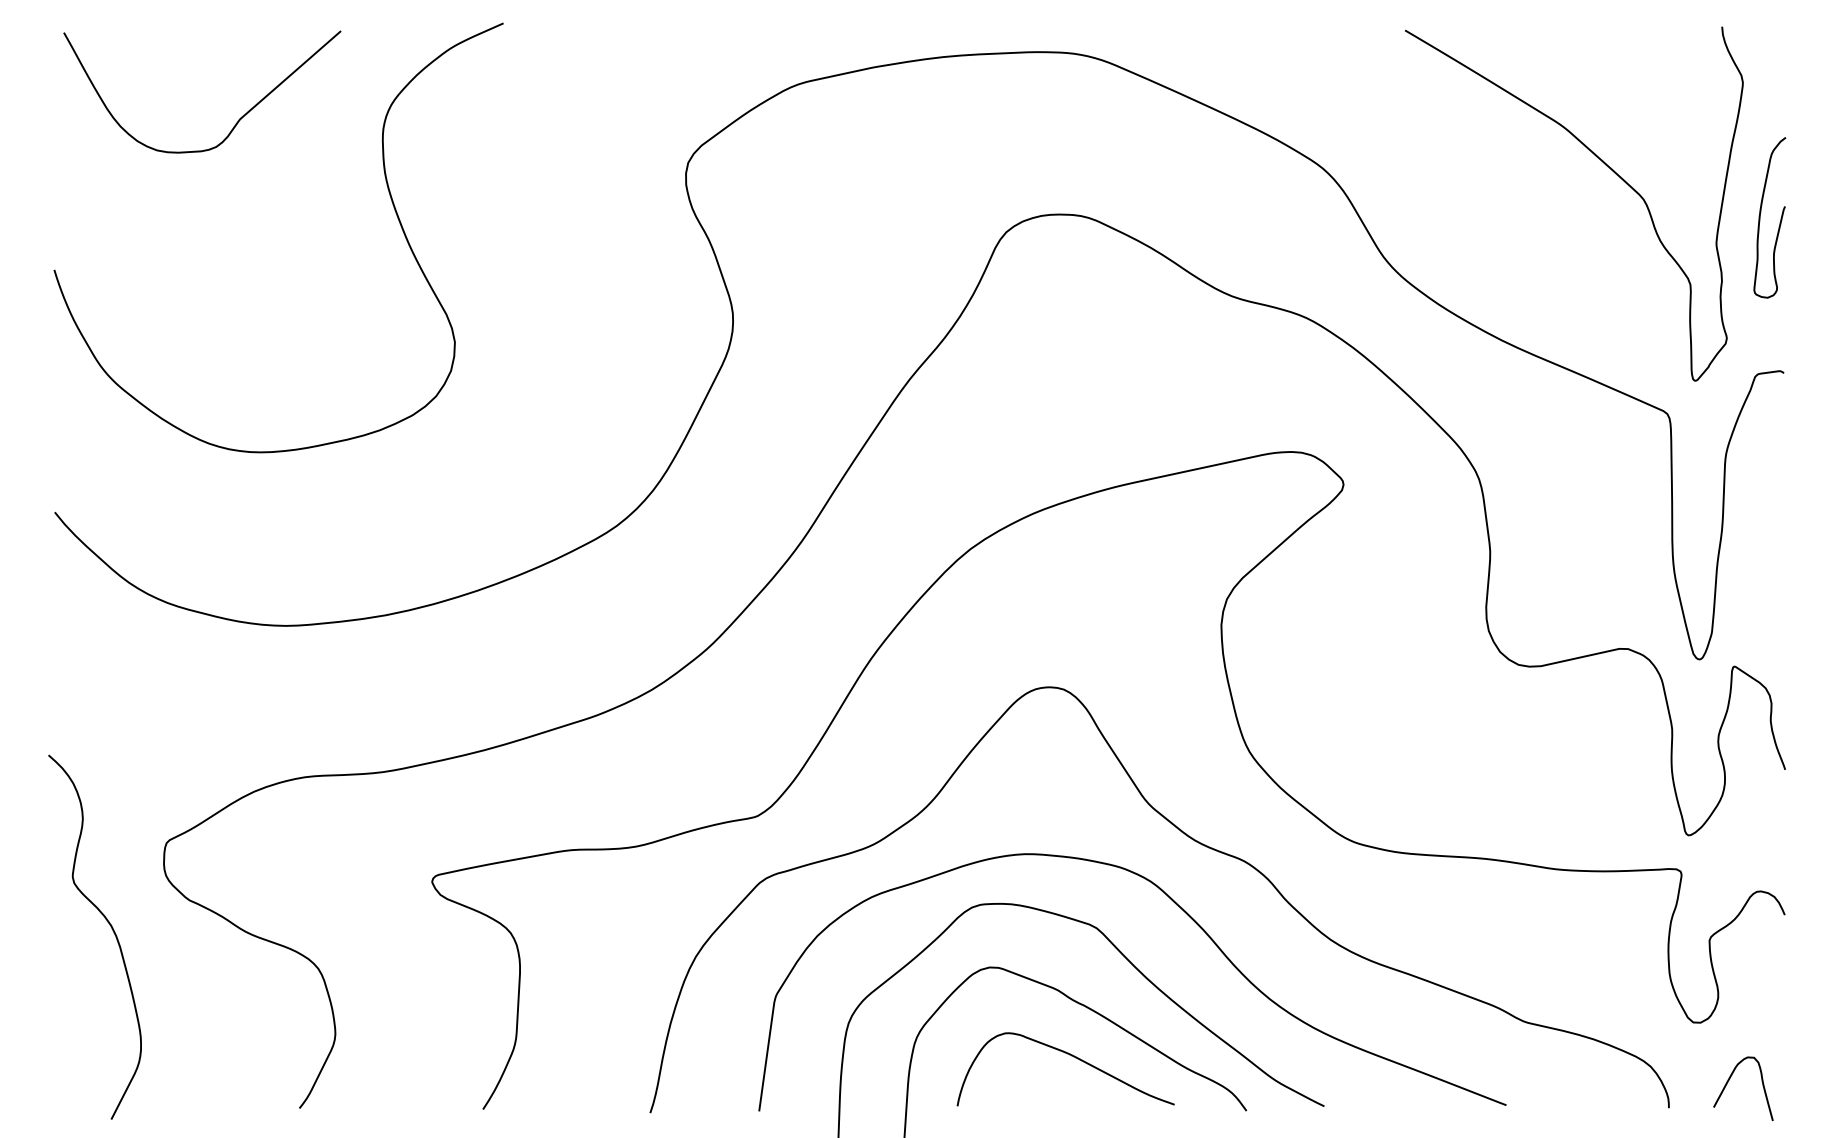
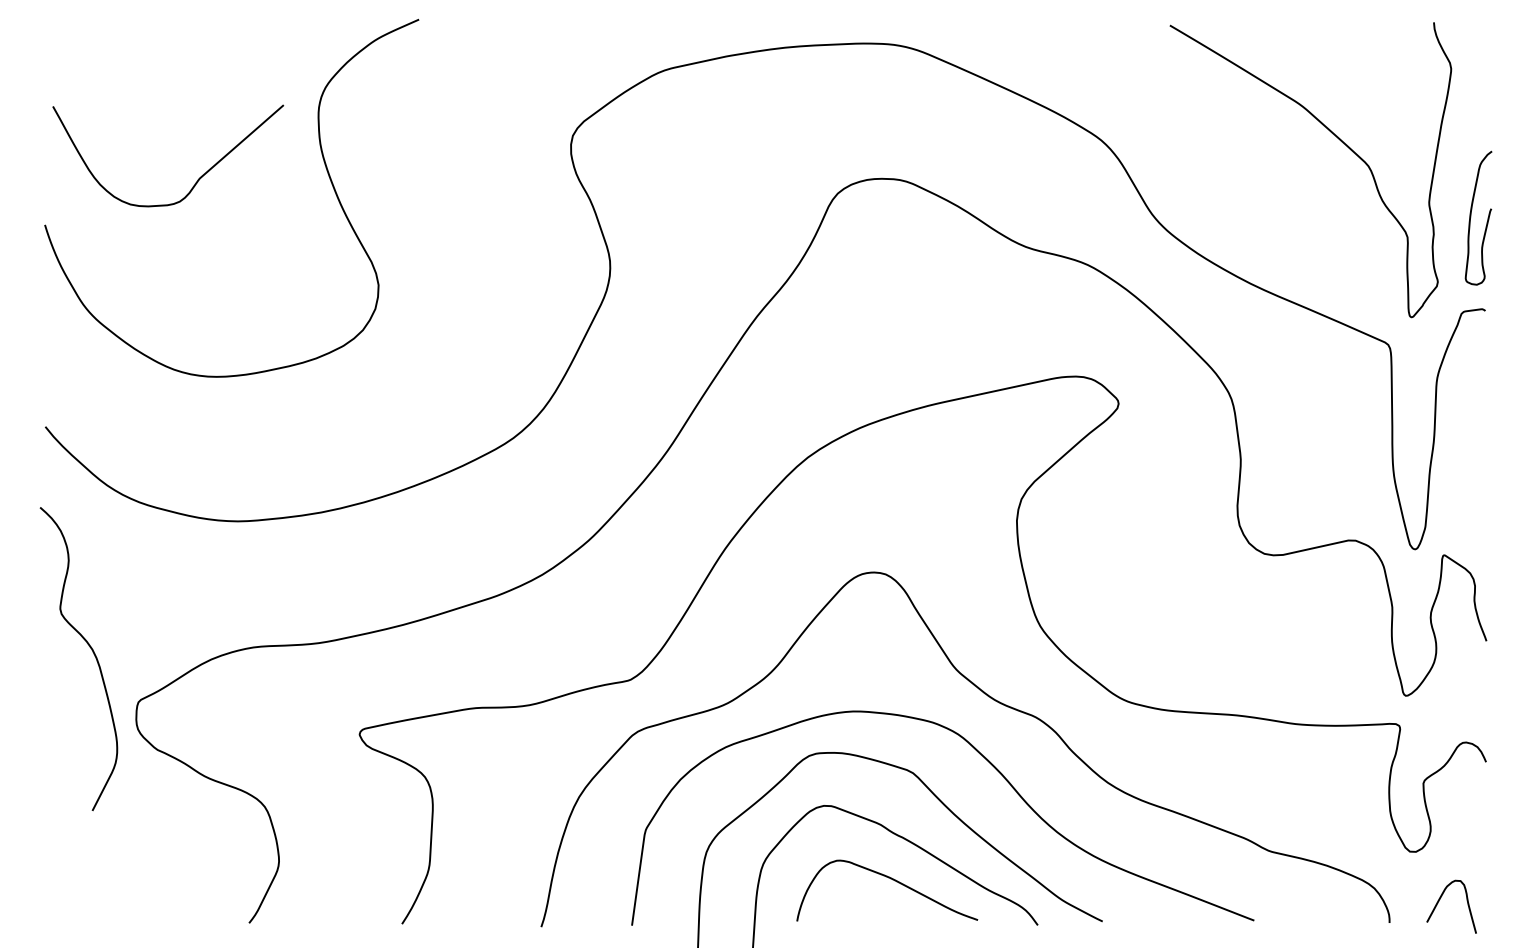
curve: (238, 119) -> (198, 178), moved
curve: (1760, 217) -> (1470, 217), moved
curve: (109, 925) -> (90, 649), moved

